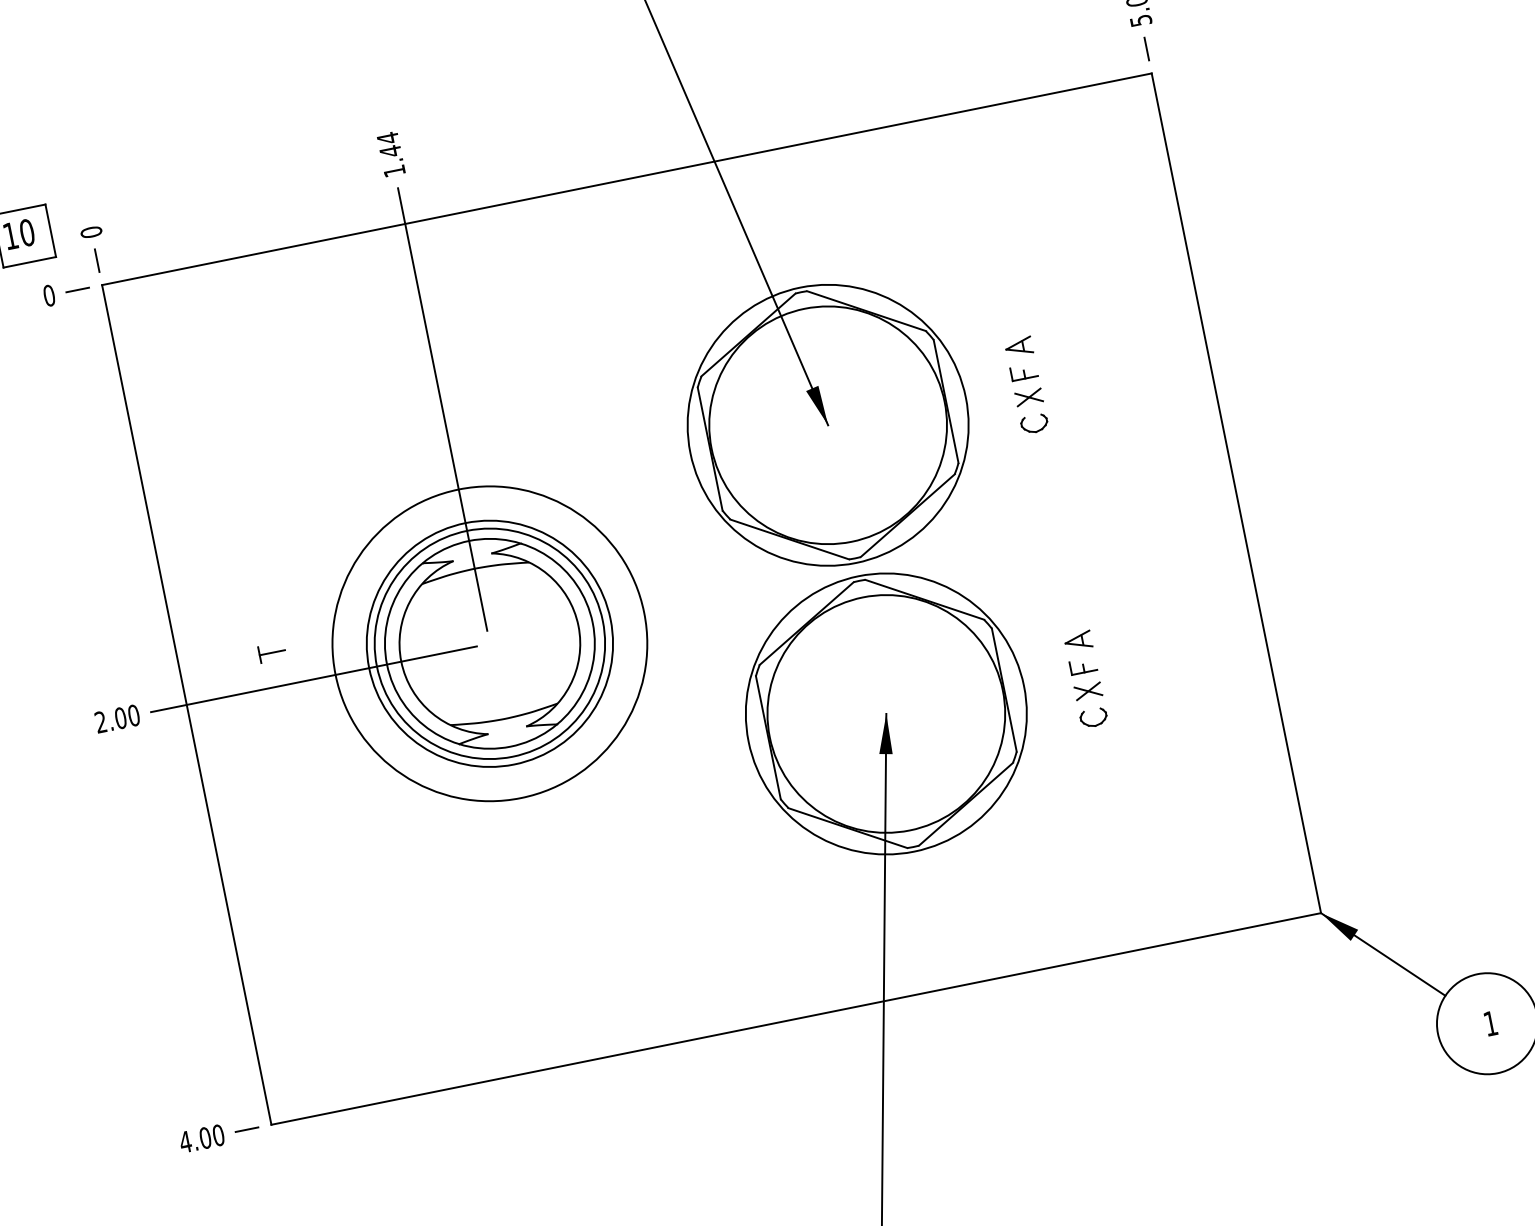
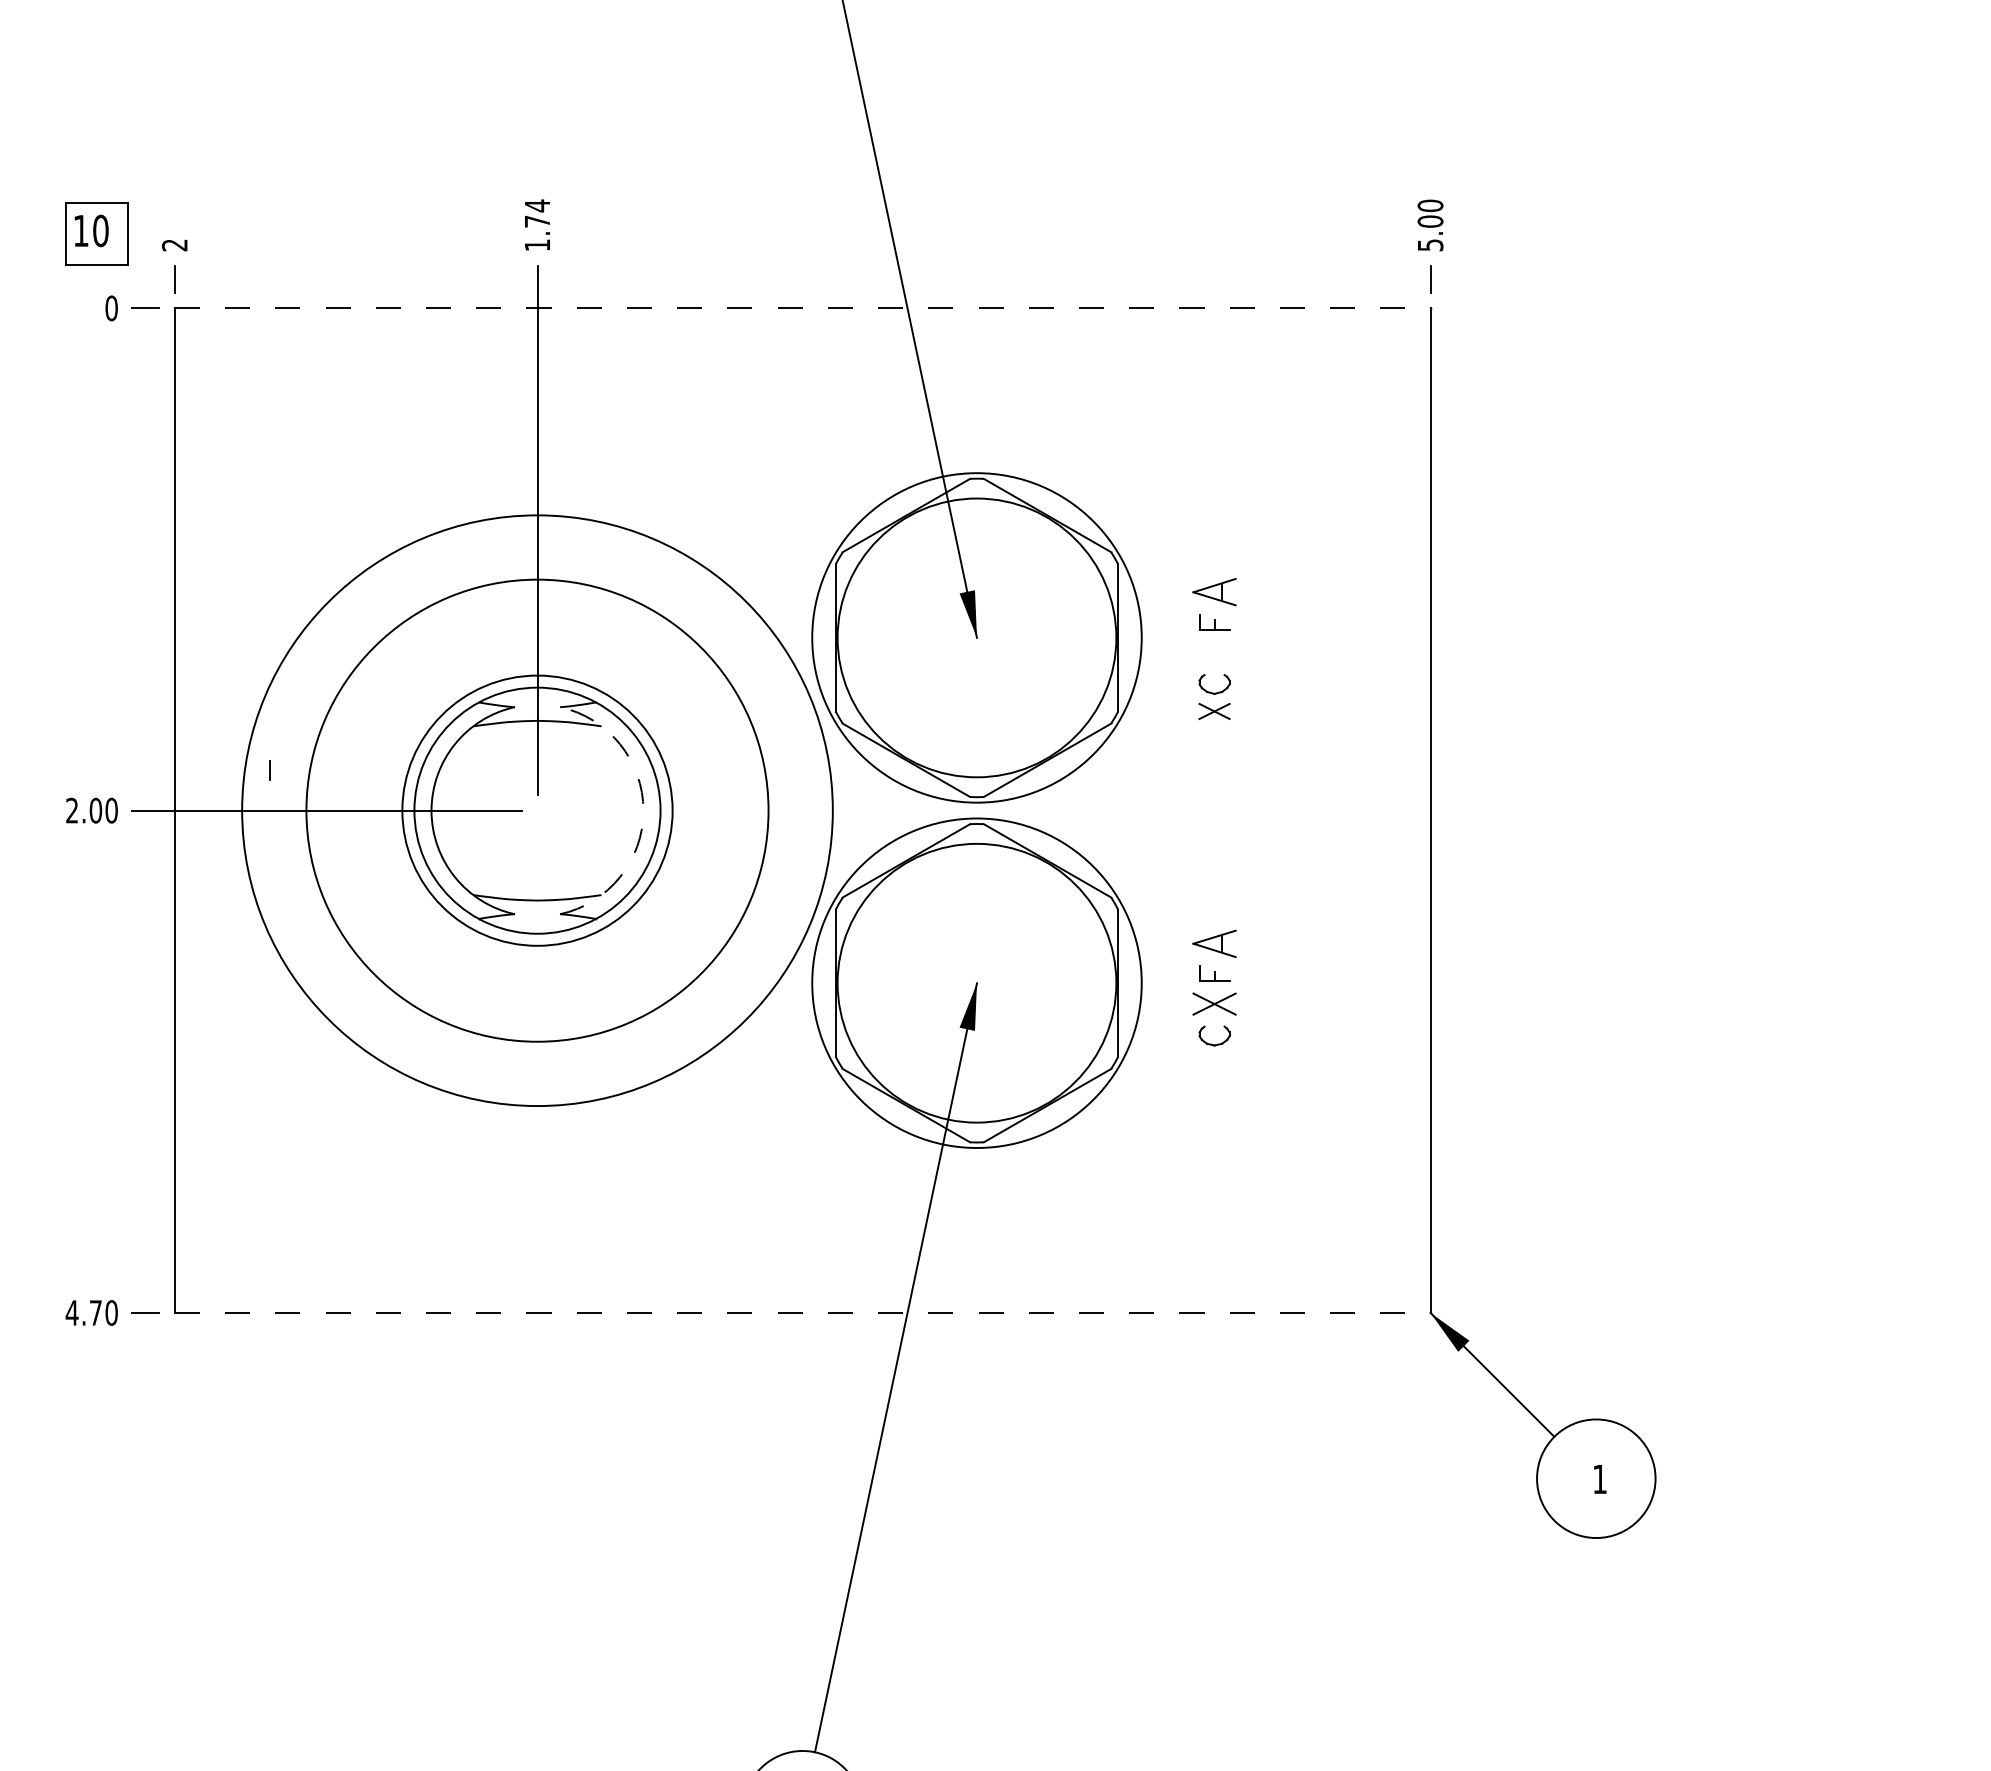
text: (390, 151) -> (537, 221), 1.44 -> 1.74
line: (626, 179) -> (802, 308), solid -> dashed
text: (91, 232) -> (174, 245), 0 -> 2
part: (1018, 346) -> (1214, 591), size x1.4
part: (1028, 396) -> (1214, 710), moved
arc: (578, 625) -> (643, 810), solid -> dashed
part: (1078, 640) -> (1214, 943), size x1.4
circle: (489, 643) -> (537, 810), size x1.6
circle: (489, 643) -> (537, 810), size x1.6
line: (272, 652) -> (285, 770), removed
part: (1088, 690) -> (1214, 1003), size x1.4
line: (795, 1018) -> (802, 1312), solid -> dashed
text: (205, 1137) -> (95, 1312), 4.00 -> 4.70

